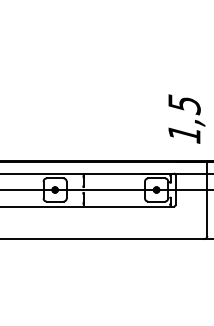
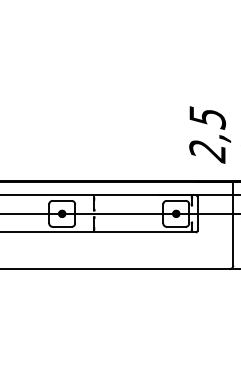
text: (184, 134) -> (207, 151), 1,5 -> 2,5

